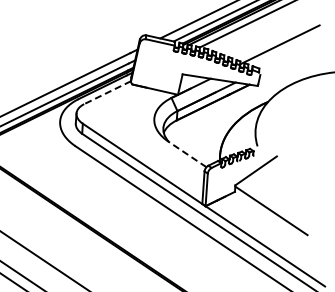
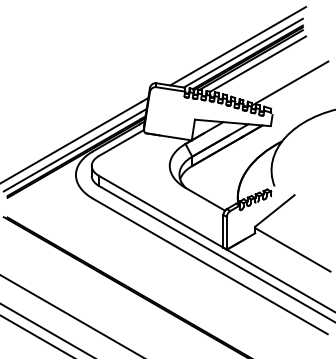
line: (106, 93) -> (120, 143), dashed -> solid
line: (187, 154) -> (205, 199), dashed -> solid

